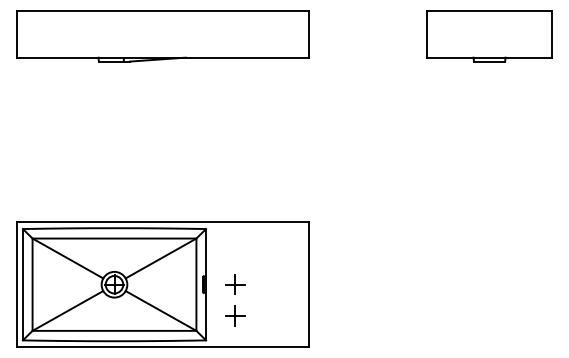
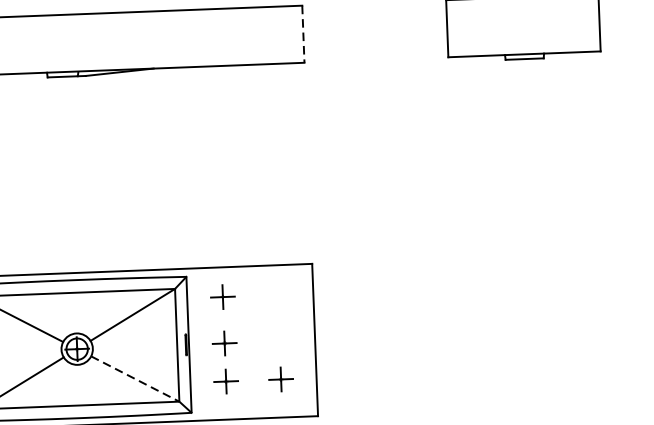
line: (309, 34) -> (303, 34), solid -> dashed
part: (235, 246) -> (223, 296), added
line: (161, 310) -> (135, 378), solid -> dashed
part: (280, 315) -> (281, 378), added

